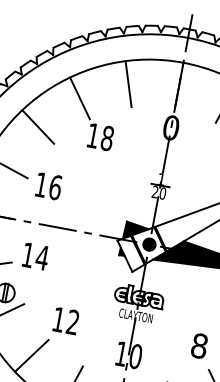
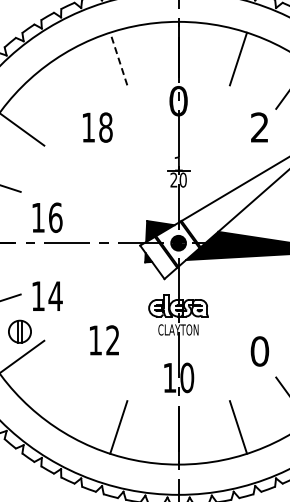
line: (128, 84) -> (118, 59), solid -> dashed
line: (79, 98) -> (64, 86), removed
text: (48, 186) -> (47, 217), moved
text: (35, 255) -> (47, 295), moved
text: (66, 321) -> (104, 340), moved
text: (199, 346) -> (259, 351), 8 -> 0
line: (31, 355) -> (64, 399), removed

